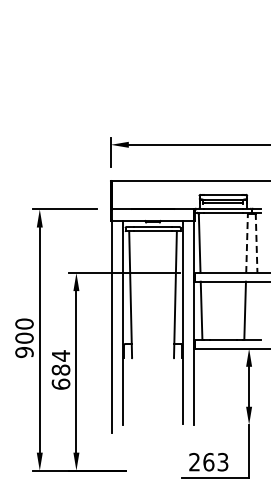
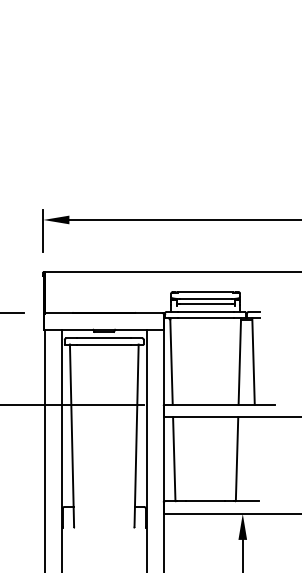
line: (247, 242) -> (240, 360), dashed -> solid
line: (256, 243) -> (253, 362), dashed -> solid

